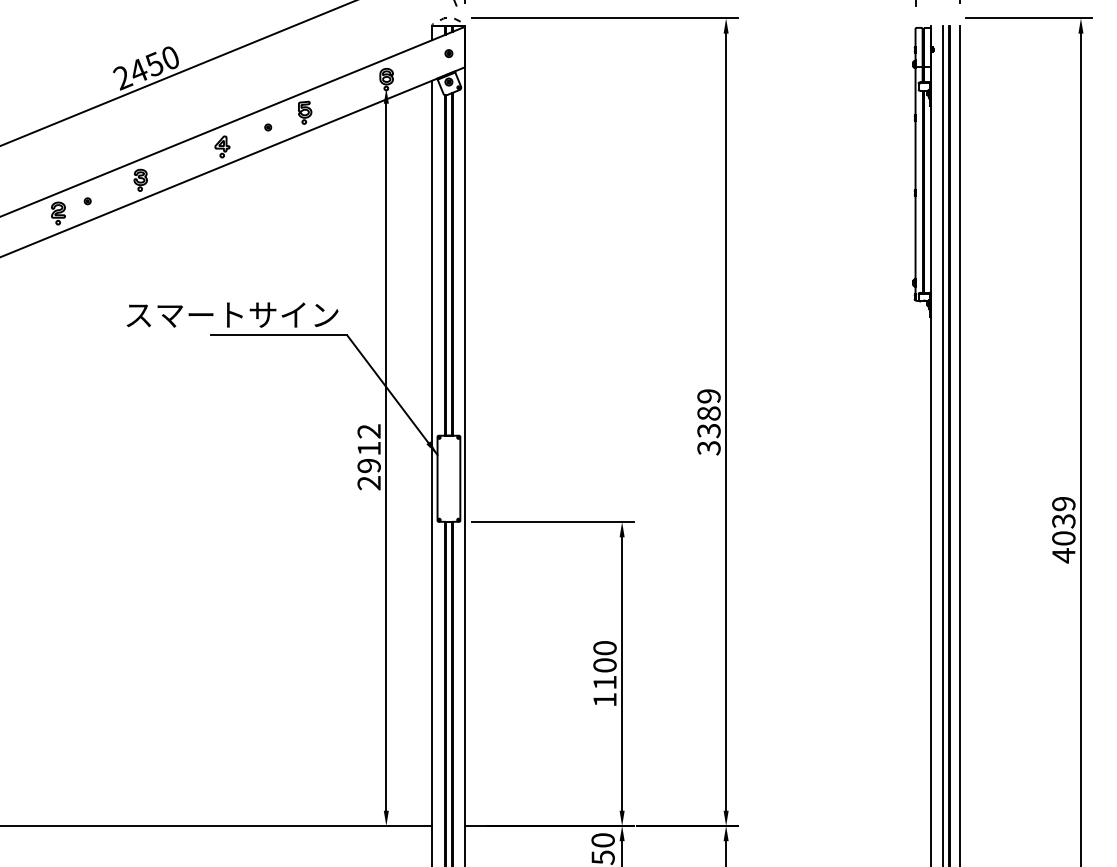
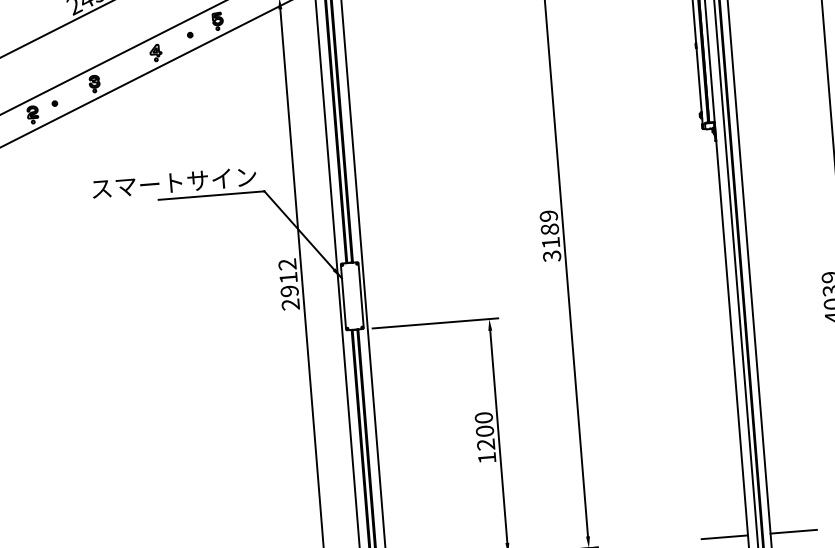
text: (708, 431) -> (550, 243), 3389 -> 3189
text: (604, 682) -> (485, 444), 1100 -> 1200
line: (901, 825) -> (724, 536), added
line: (990, 825) -> (793, 531), added

